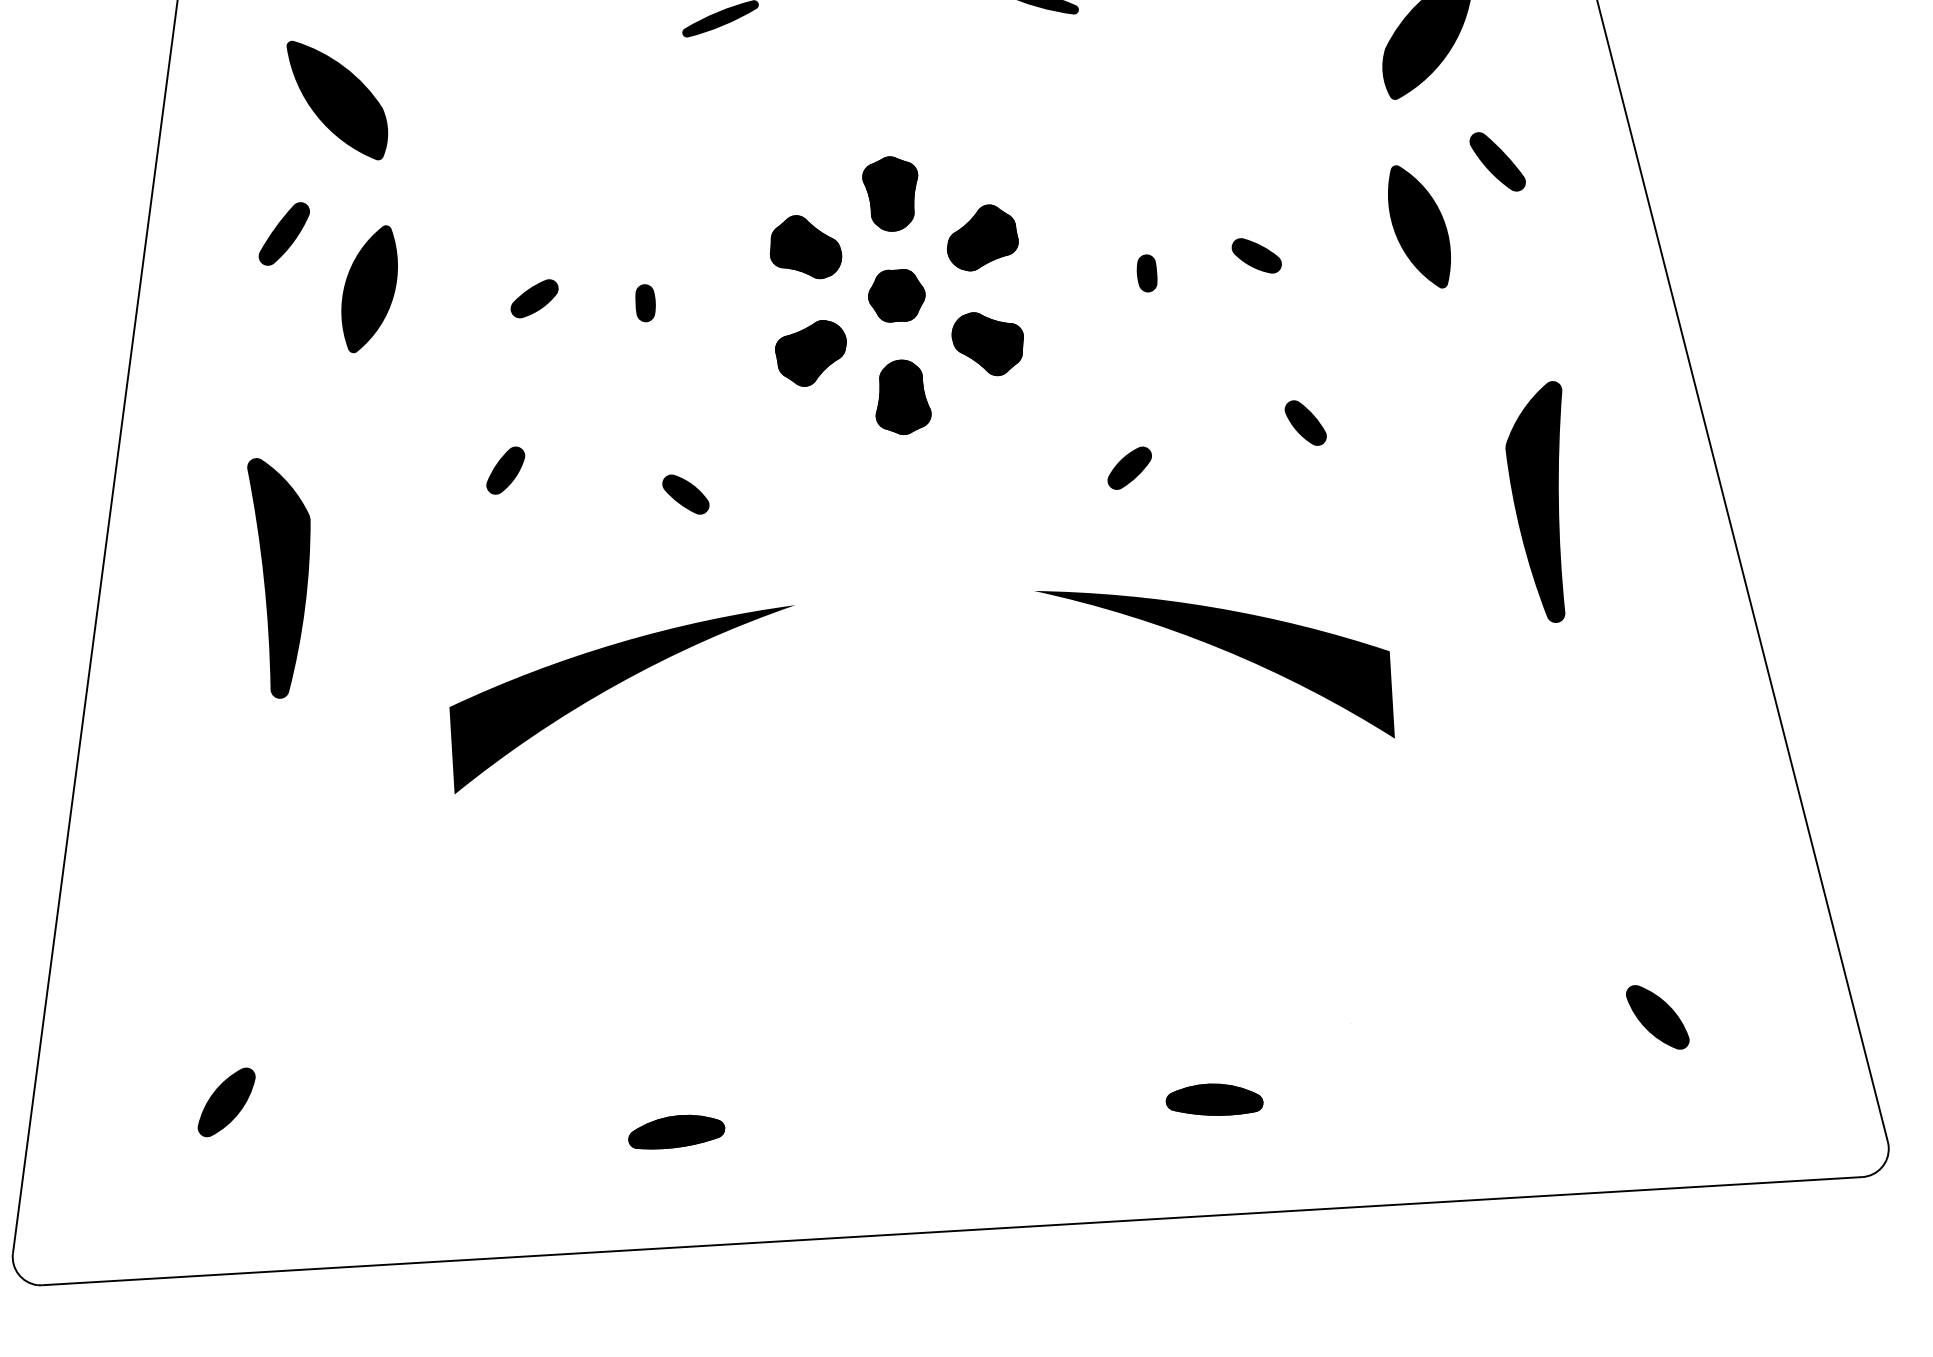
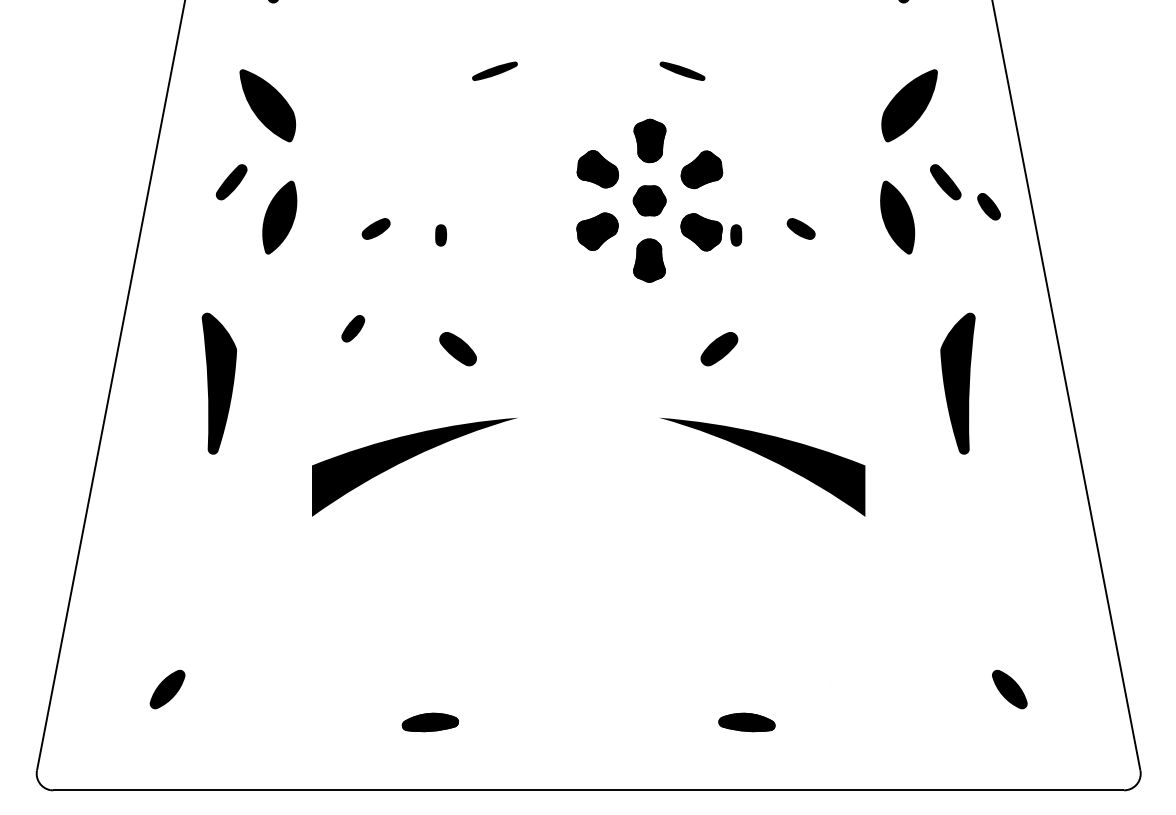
part: (896, 295) -> (649, 200), moved
part: (1304, 422) -> (988, 206), moved
part: (1128, 467) -> (718, 348), size x1.4
part: (684, 493) -> (457, 348), size x1.4

